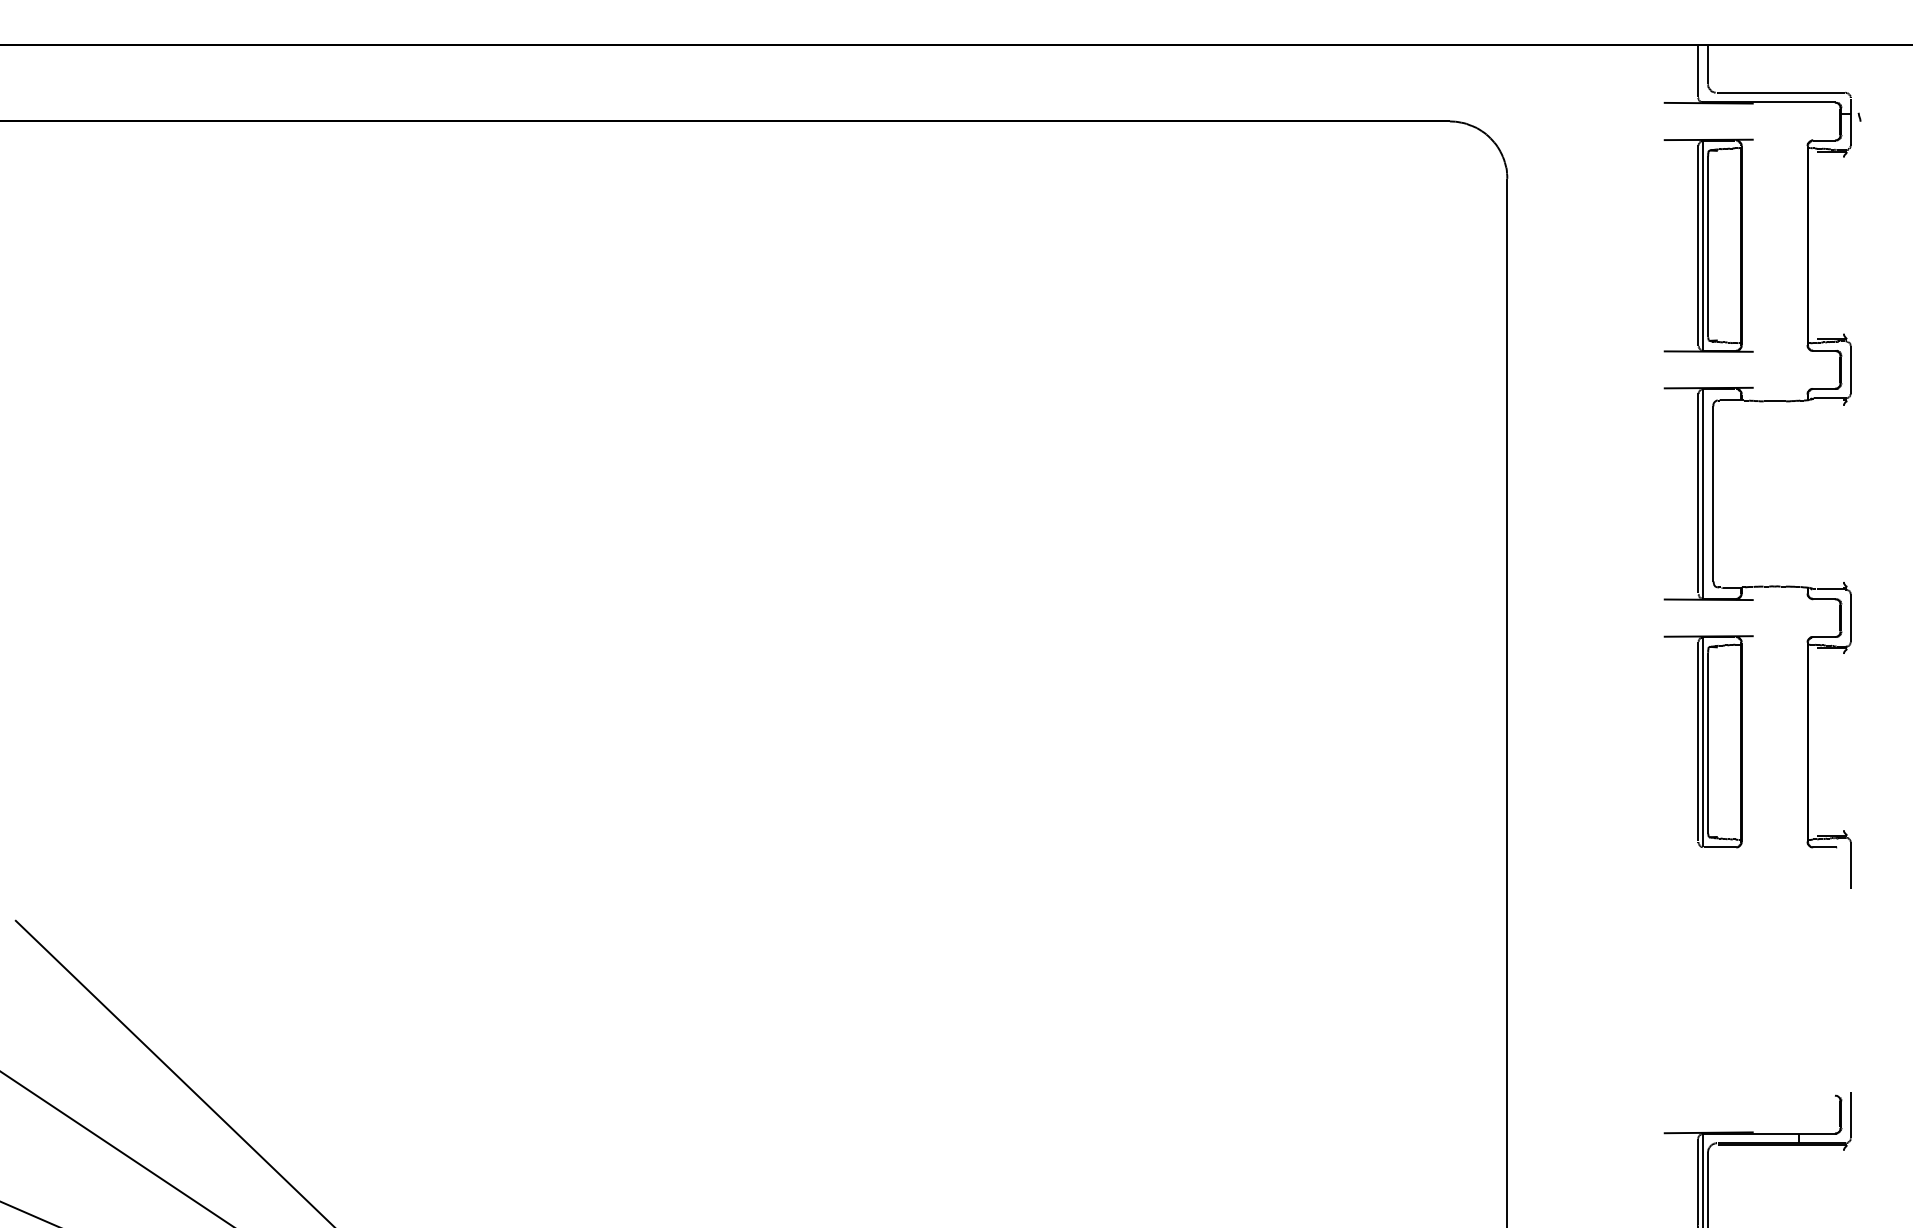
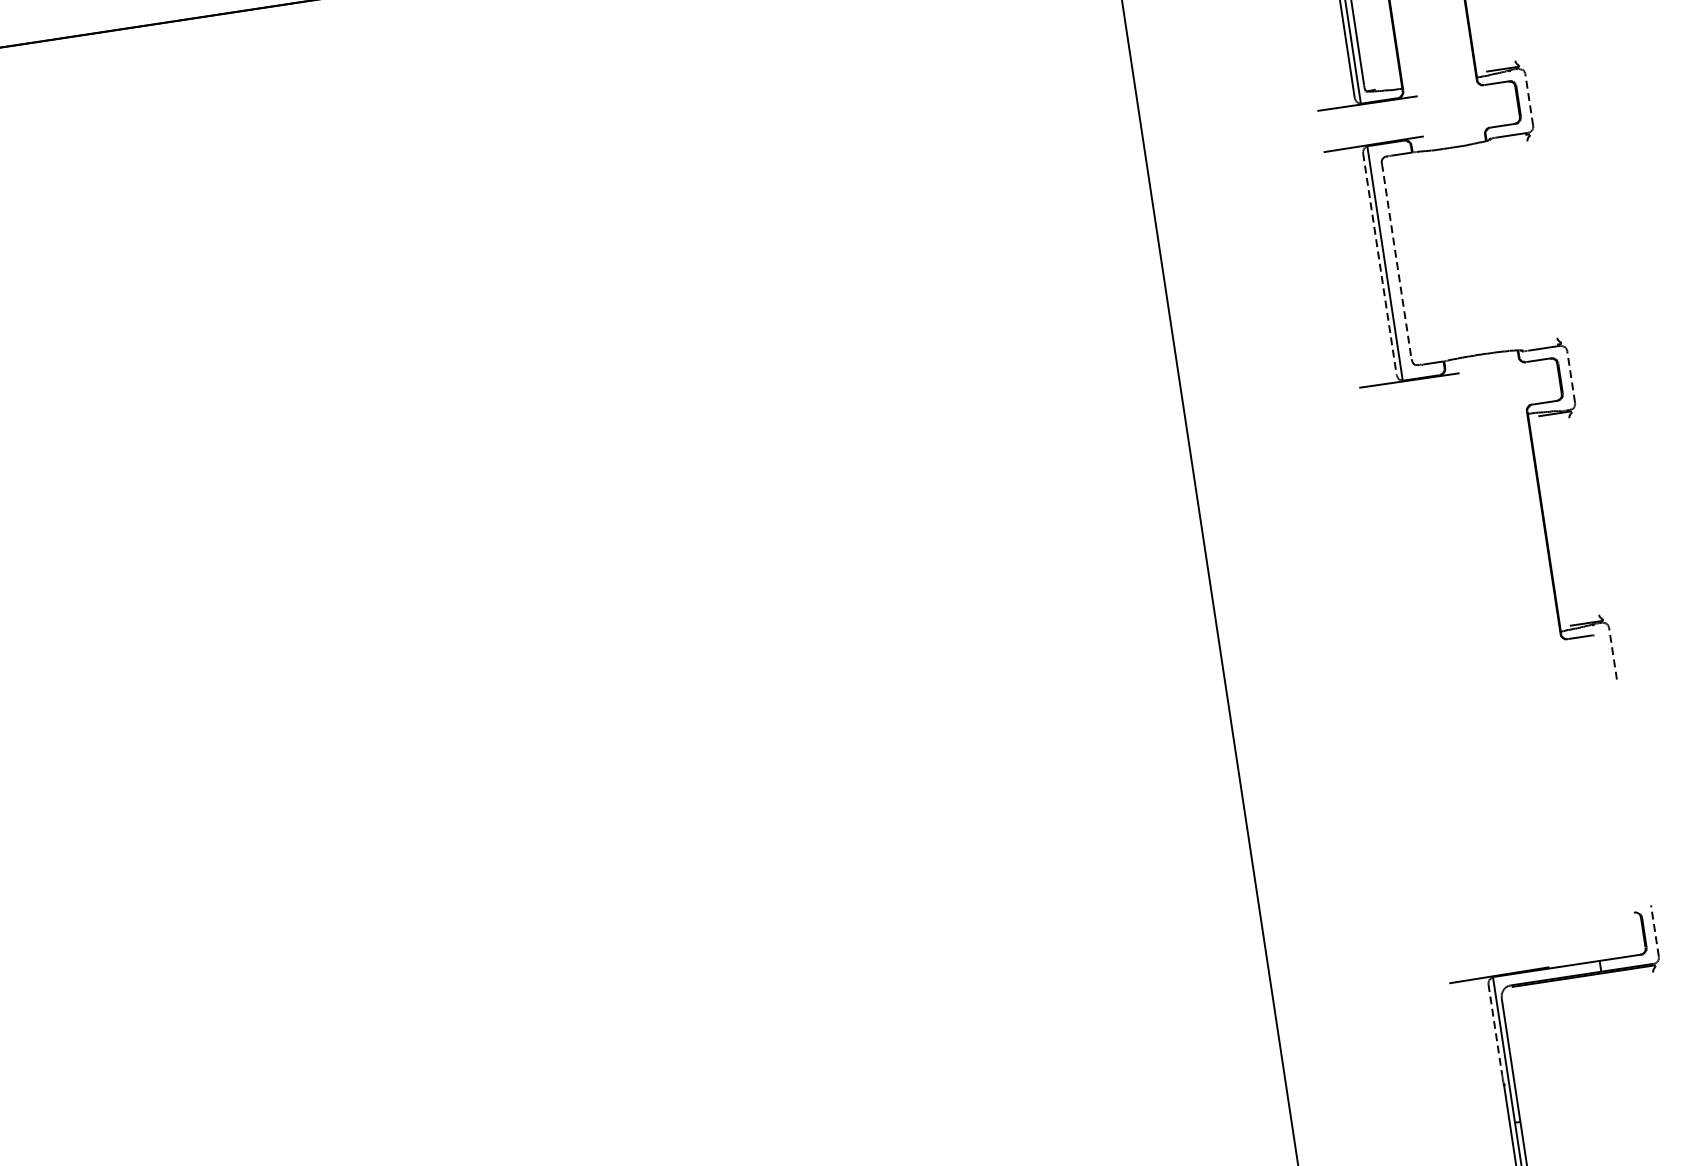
line: (1850, 369) -> (1528, 99), solid -> dashed
line: (1698, 494) -> (1380, 264), solid -> dashed
line: (1713, 494) -> (1396, 262), solid -> dashed
line: (1850, 618) -> (1570, 377), solid -> dashed
part: (1708, 741) -> (1433, 538), removed
line: (1850, 866) -> (1612, 654), solid -> dashed
line: (1850, 1114) -> (1654, 930), solid -> dashed
line: (1698, 1180) -> (1495, 1030), solid -> dashed

